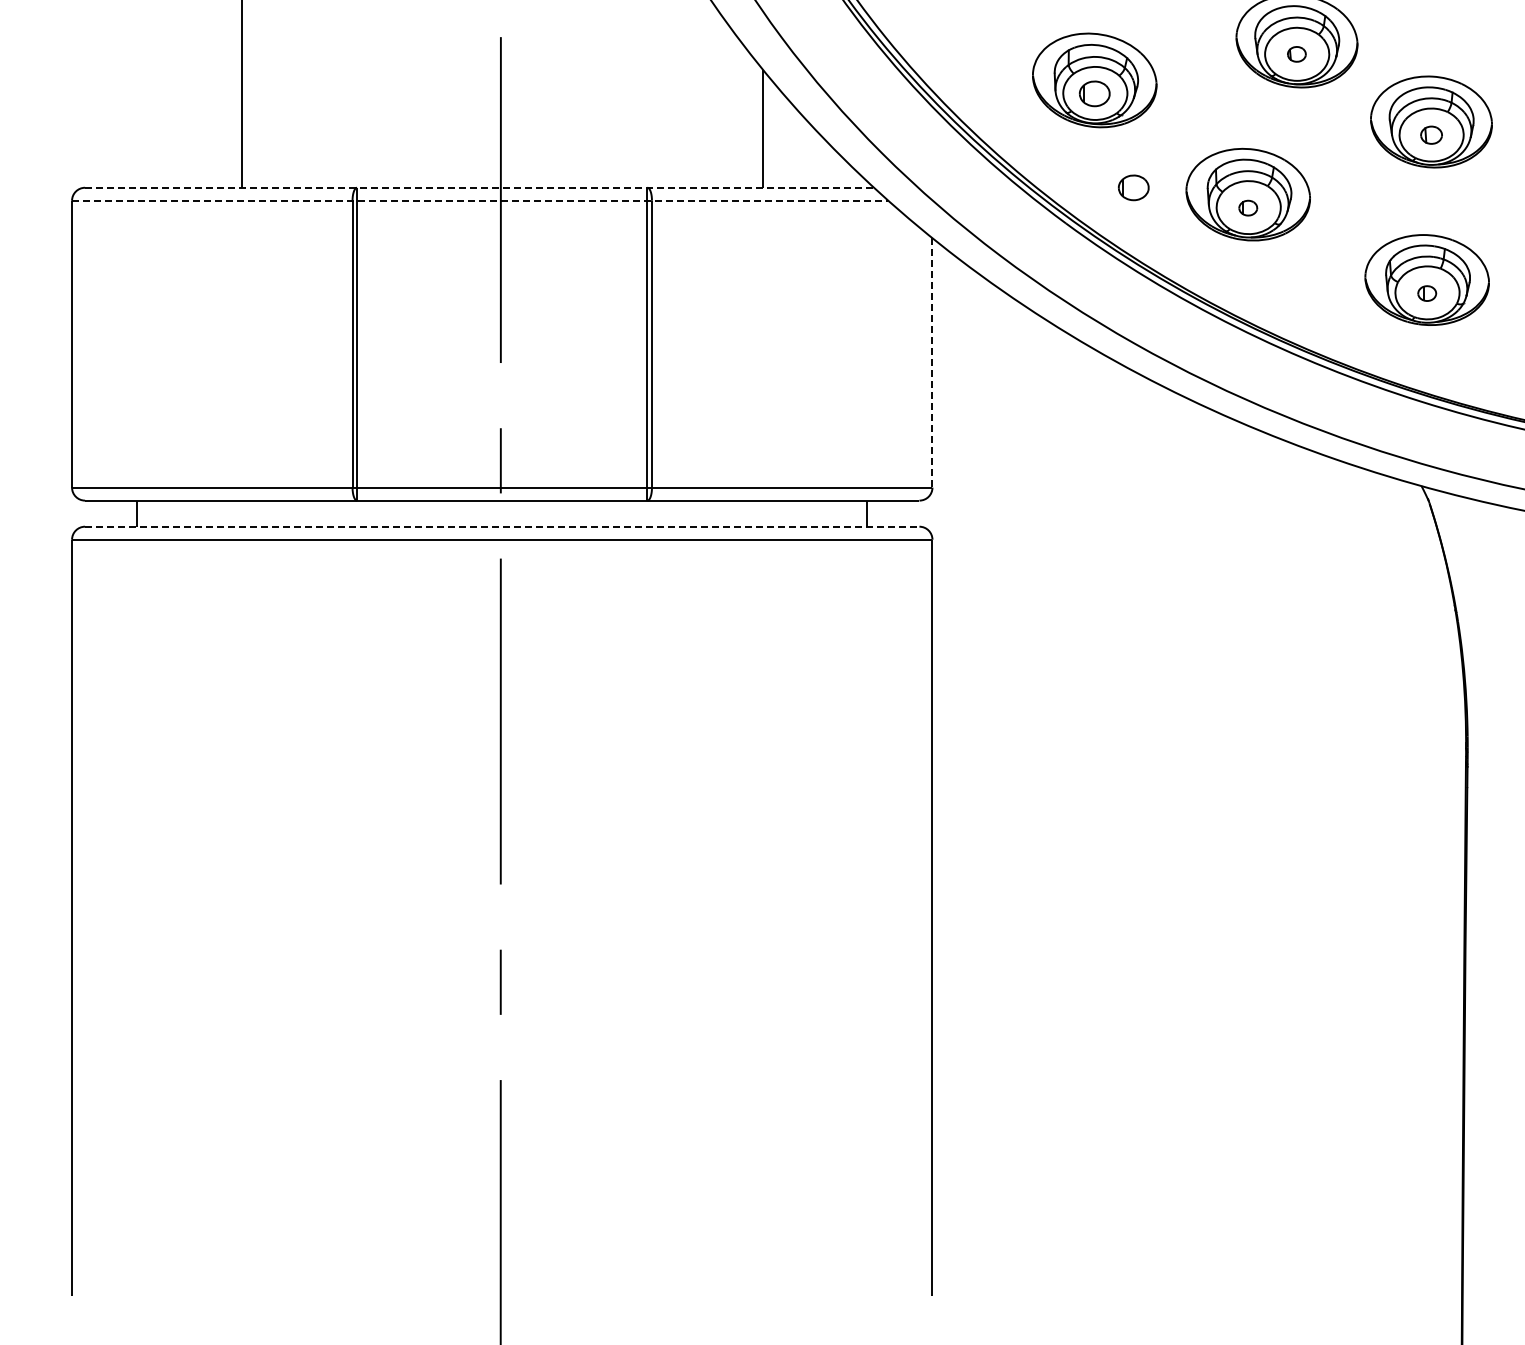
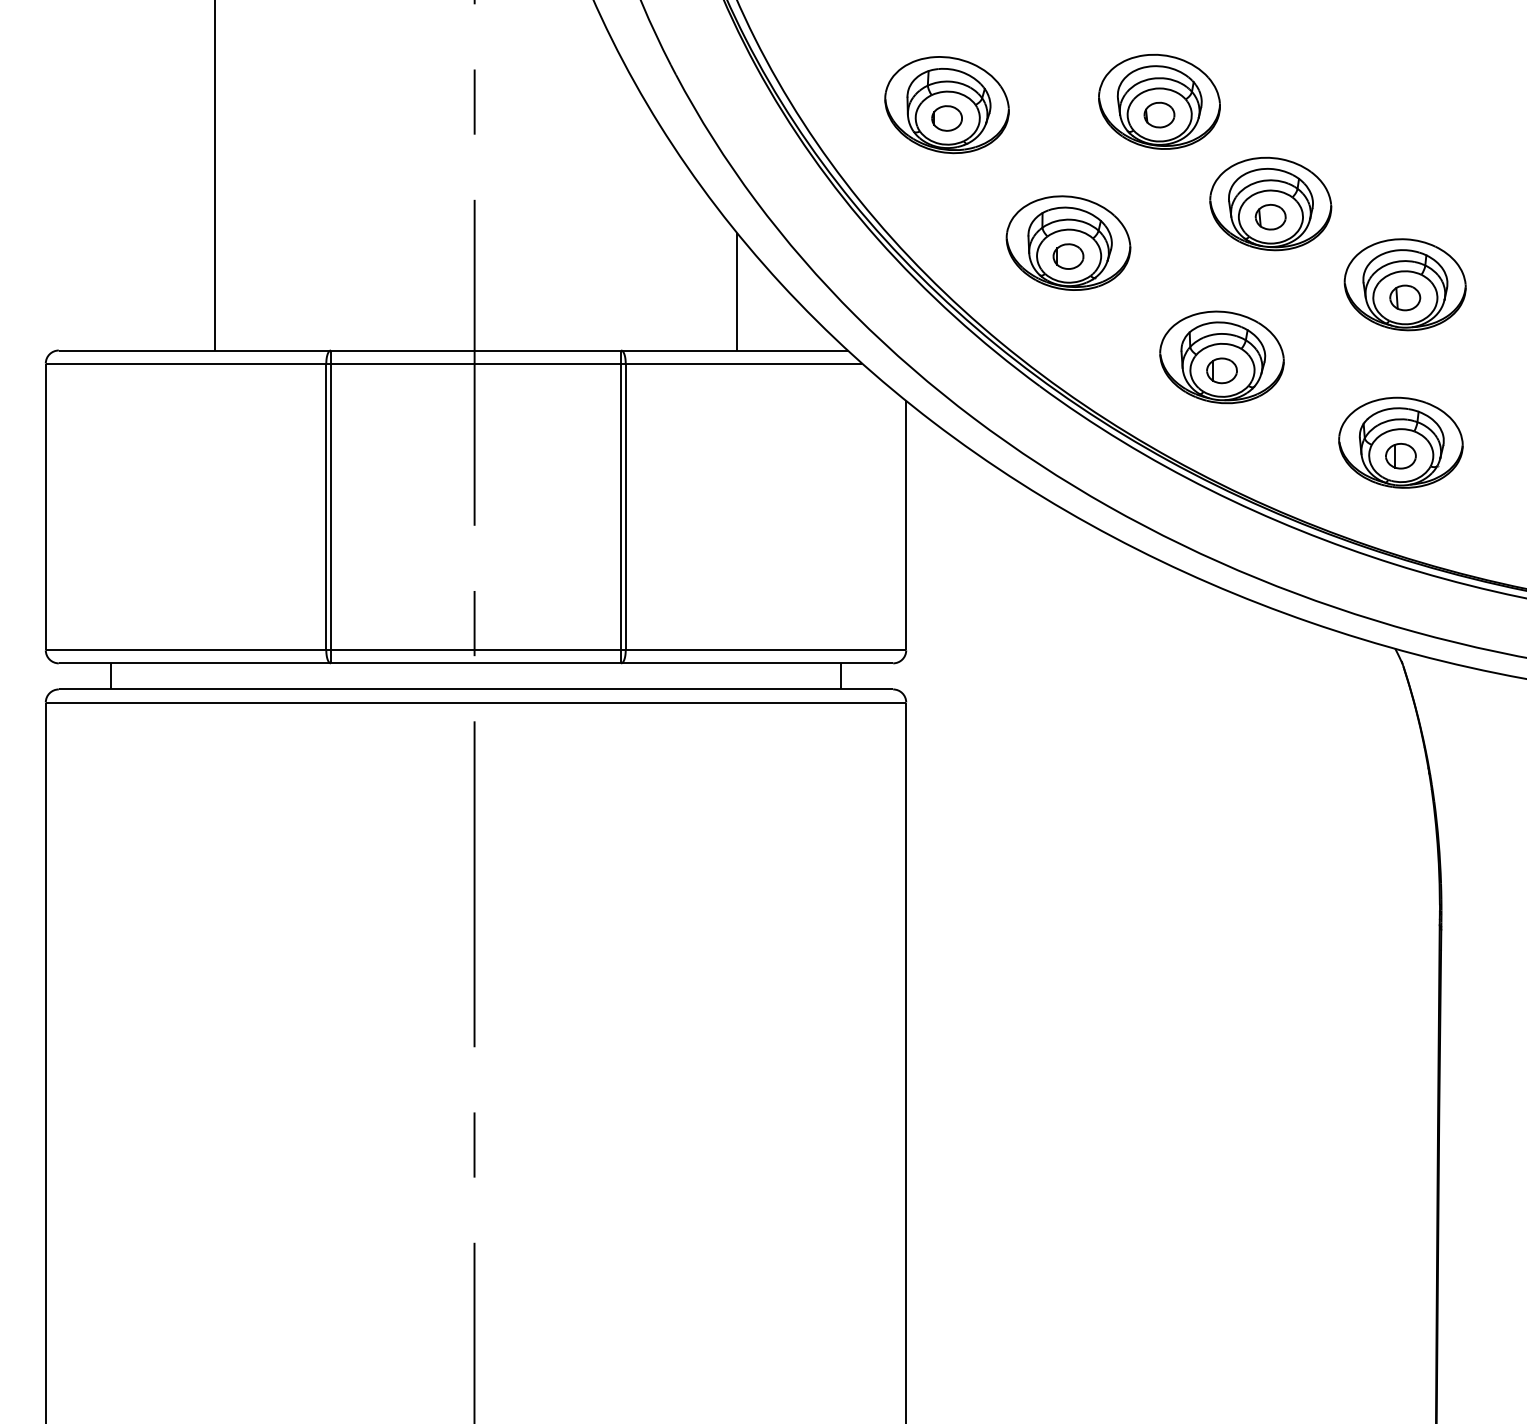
part: (1296, 53) -> (1270, 216), size x1.67
part: (1431, 134) -> (1405, 297), size x1.43
line: (479, 187) -> (453, 350), dashed -> solid
part: (1133, 187) -> (1107, 350), removed
line: (480, 200) -> (454, 363), dashed -> solid
part: (1247, 207) -> (1221, 370), size x1.67
part: (1426, 293) -> (1400, 456), size x1.67
line: (932, 362) -> (906, 525), dashed -> solid
line: (502, 526) -> (476, 689), dashed -> solid

